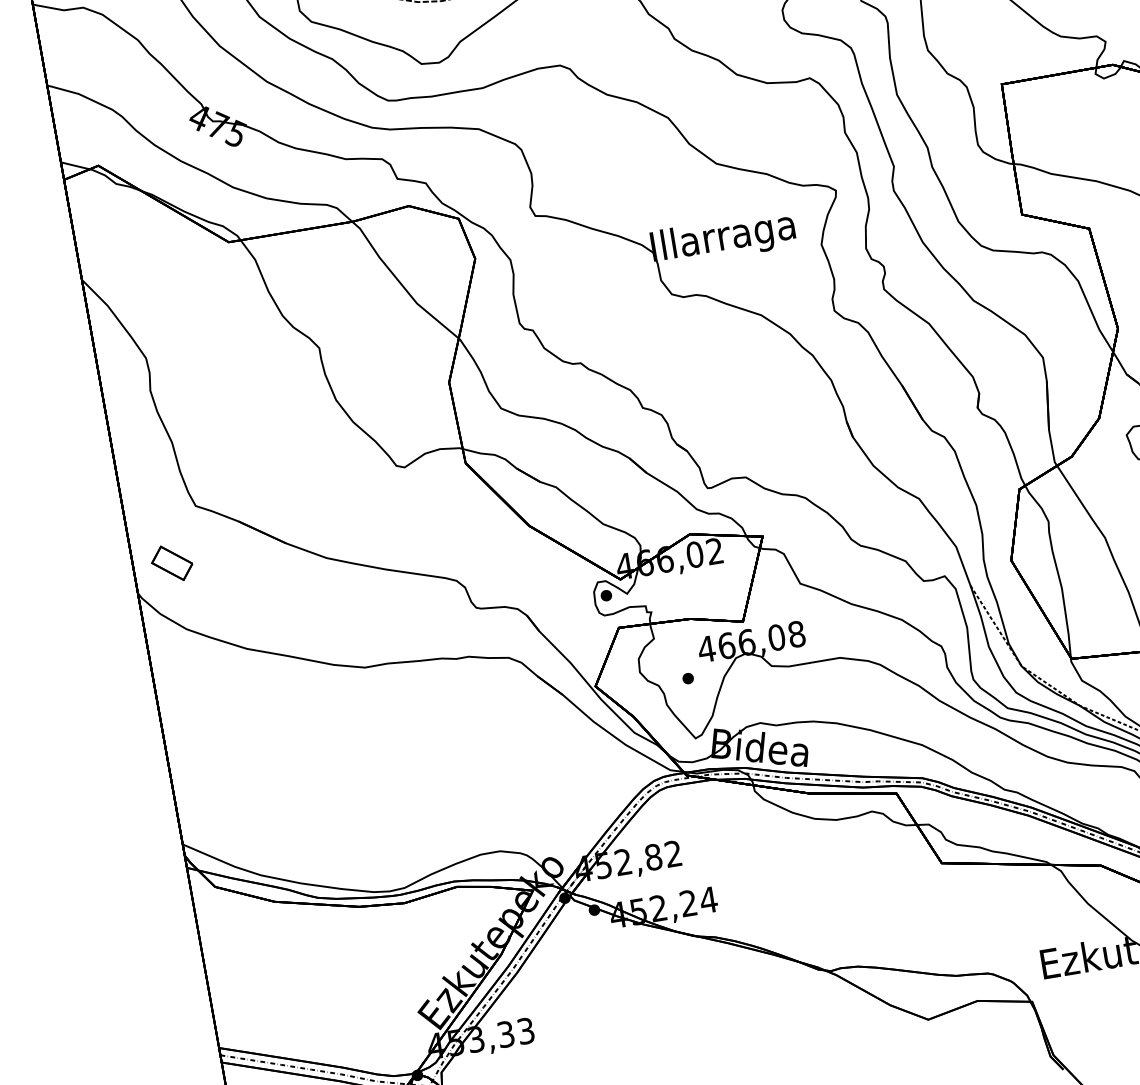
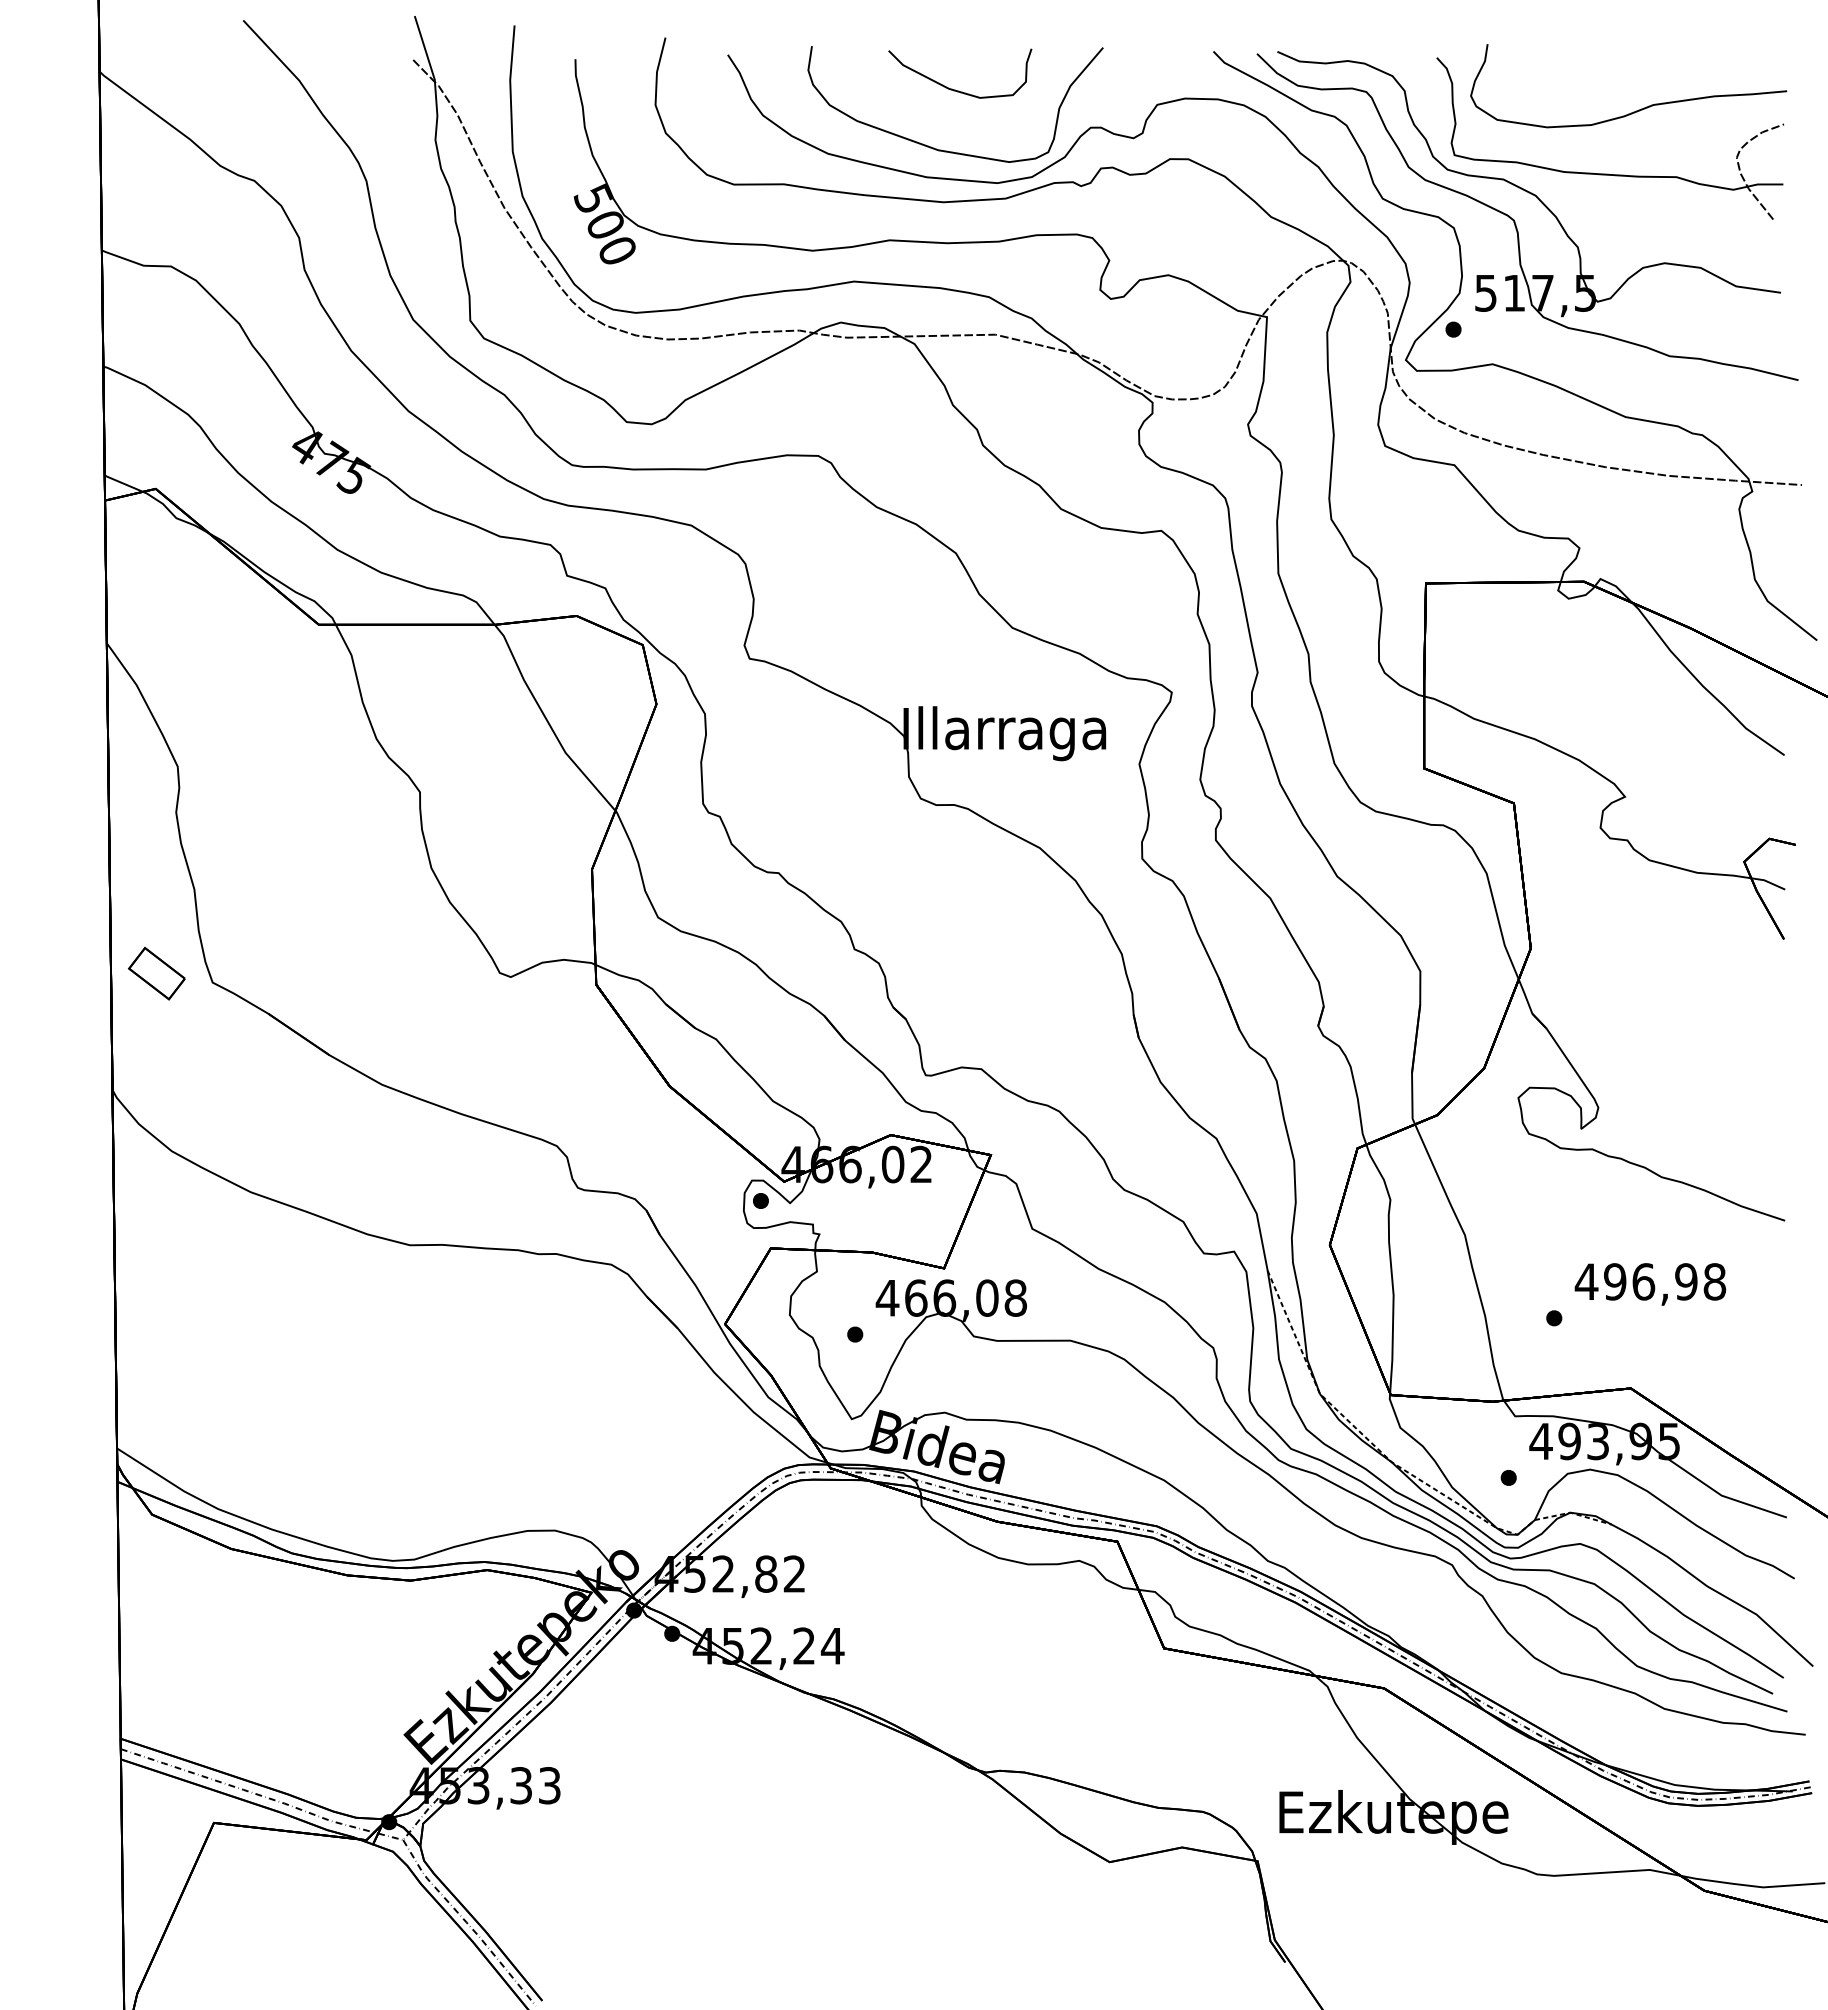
part: (171, 563) -> (156, 973), moved

